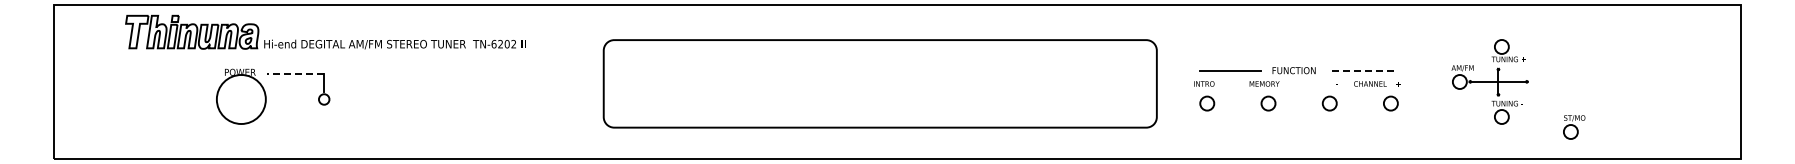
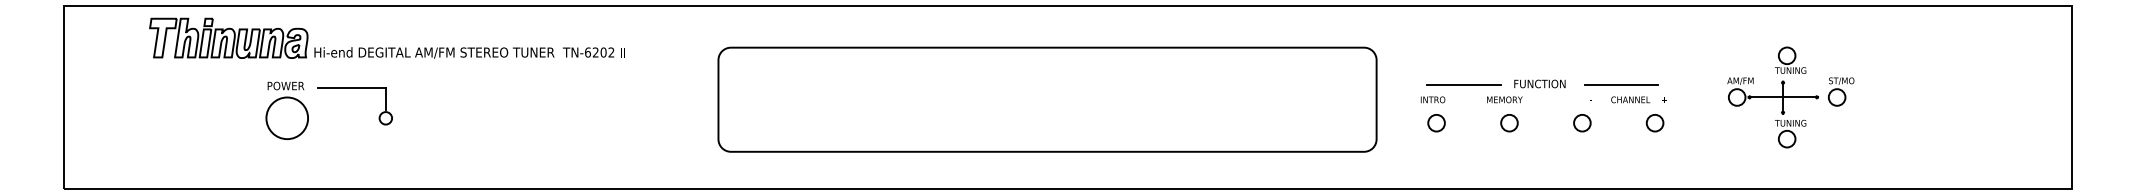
line: (1362, 71) -> (1621, 85), dashed -> solid
line: (295, 73) -> (351, 87), dashed -> solid
circle: (240, 99) -> (286, 118), size x0.71
part: (1574, 127) -> (1841, 92), moved

